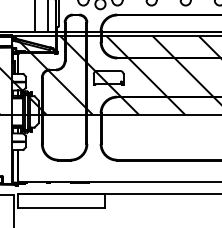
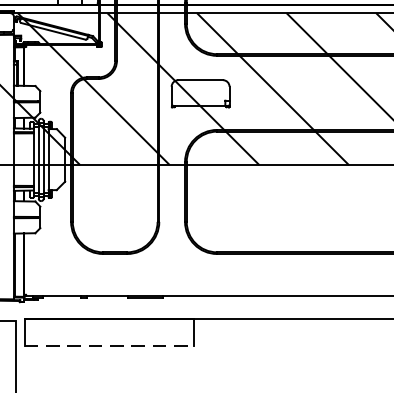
line: (61, 208) -> (109, 346), solid -> dashed

